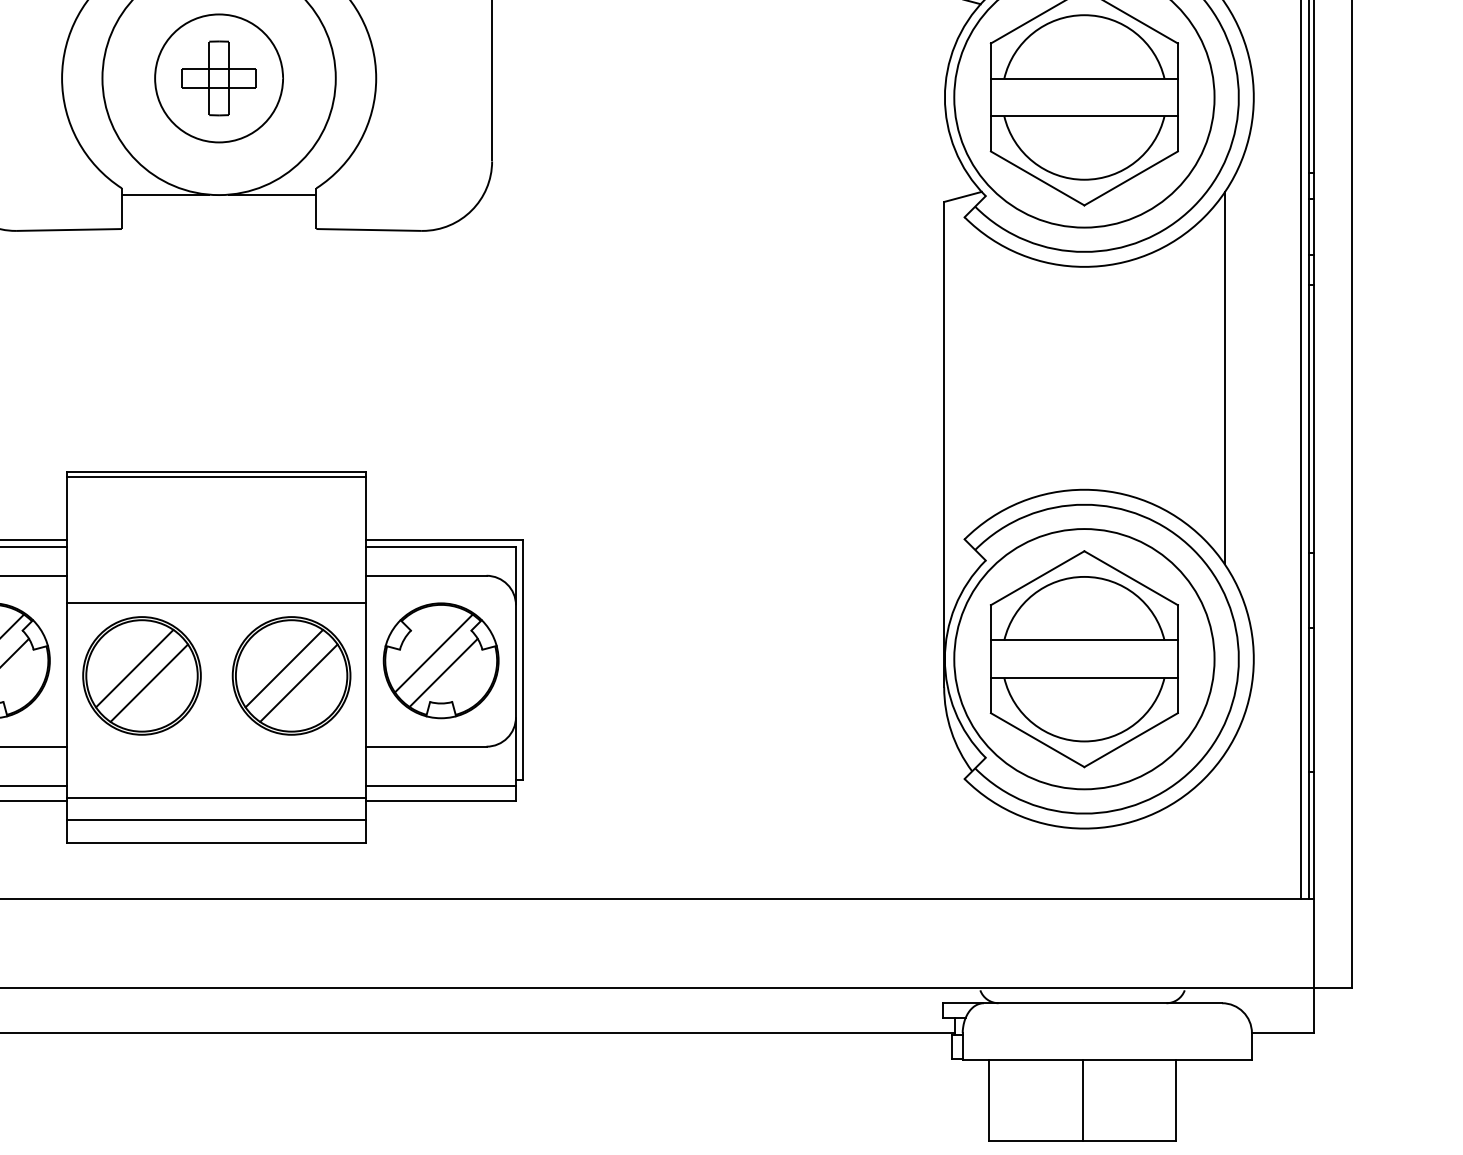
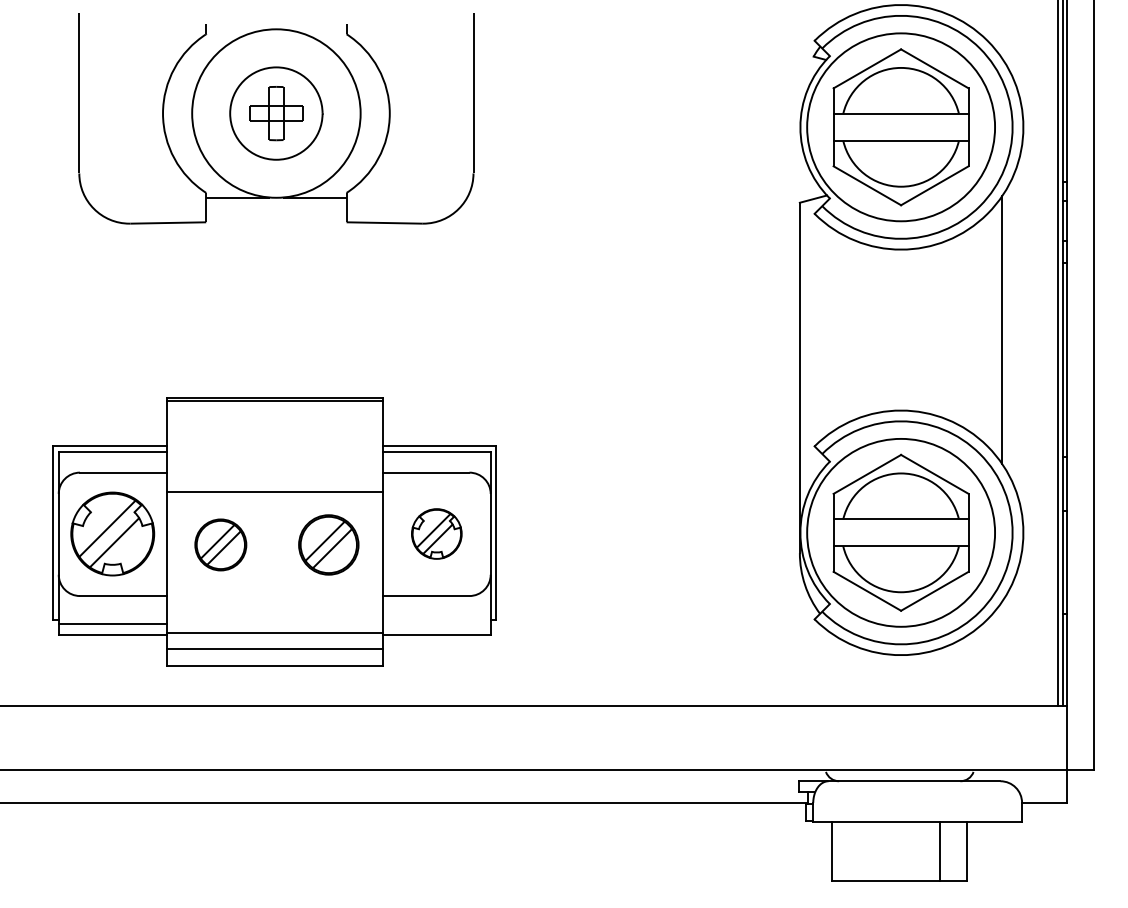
part: (440, 660) -> (436, 533), size x0.6
part: (141, 675) -> (220, 544), size x0.6
part: (291, 675) -> (328, 544), size x0.7
line: (440, 786) -> (436, 624), removed
line: (1082, 1100) -> (939, 851), moved

